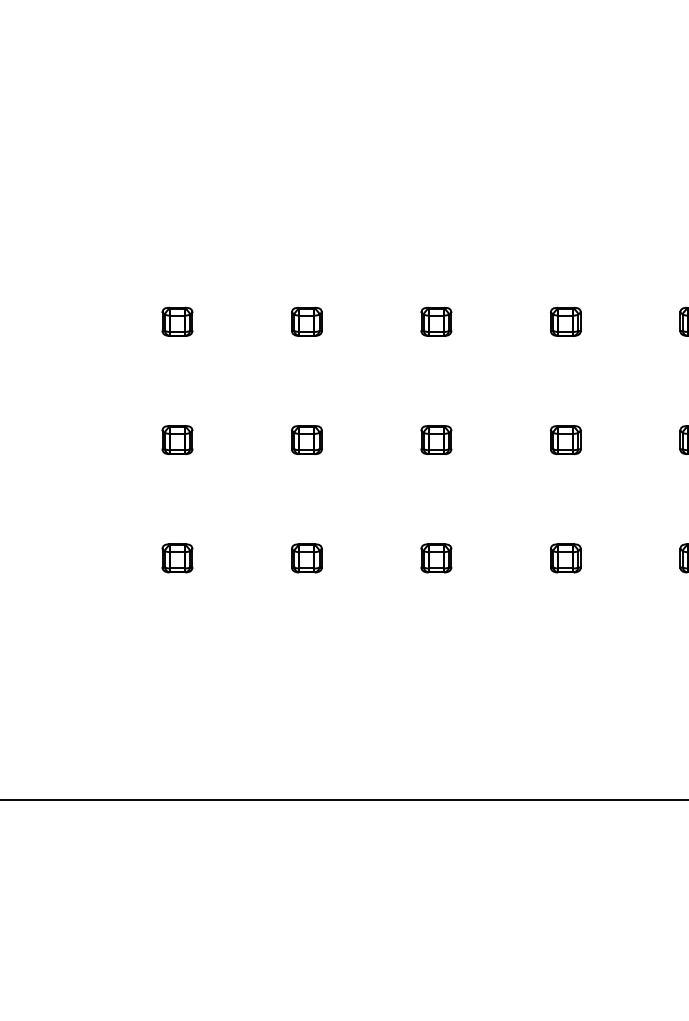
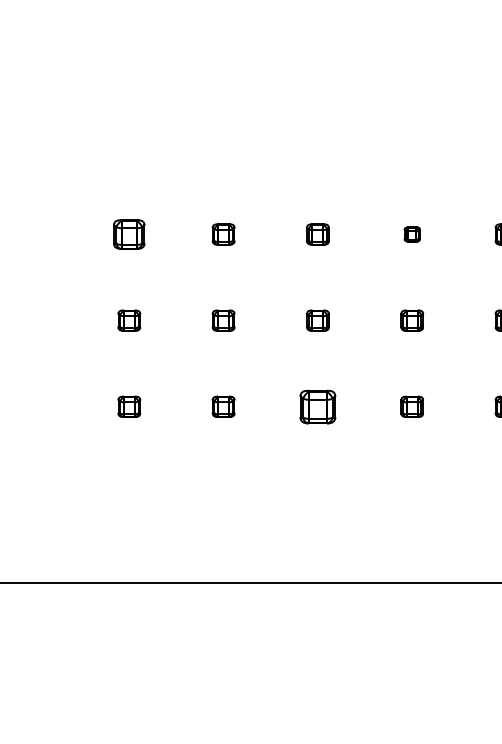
part: (177, 321) -> (129, 234), size x1.4
part: (566, 321) -> (412, 234), size x0.7
part: (435, 557) -> (317, 406), size x1.6

